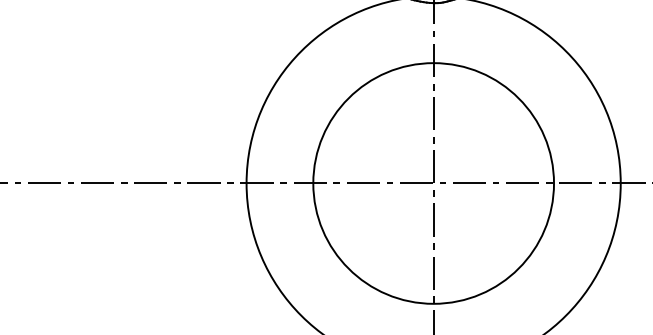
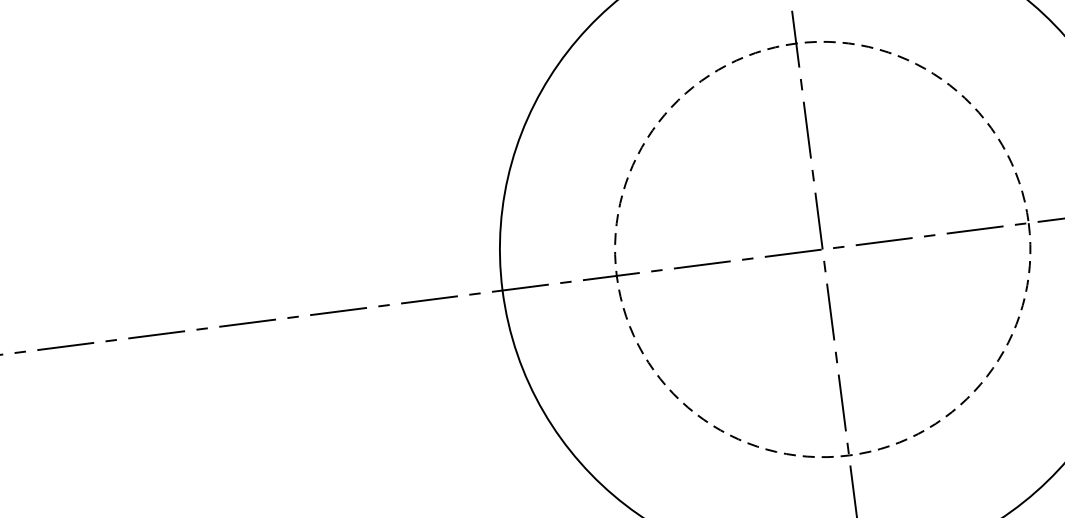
circle: (433, 183) -> (822, 249), solid -> dashed

